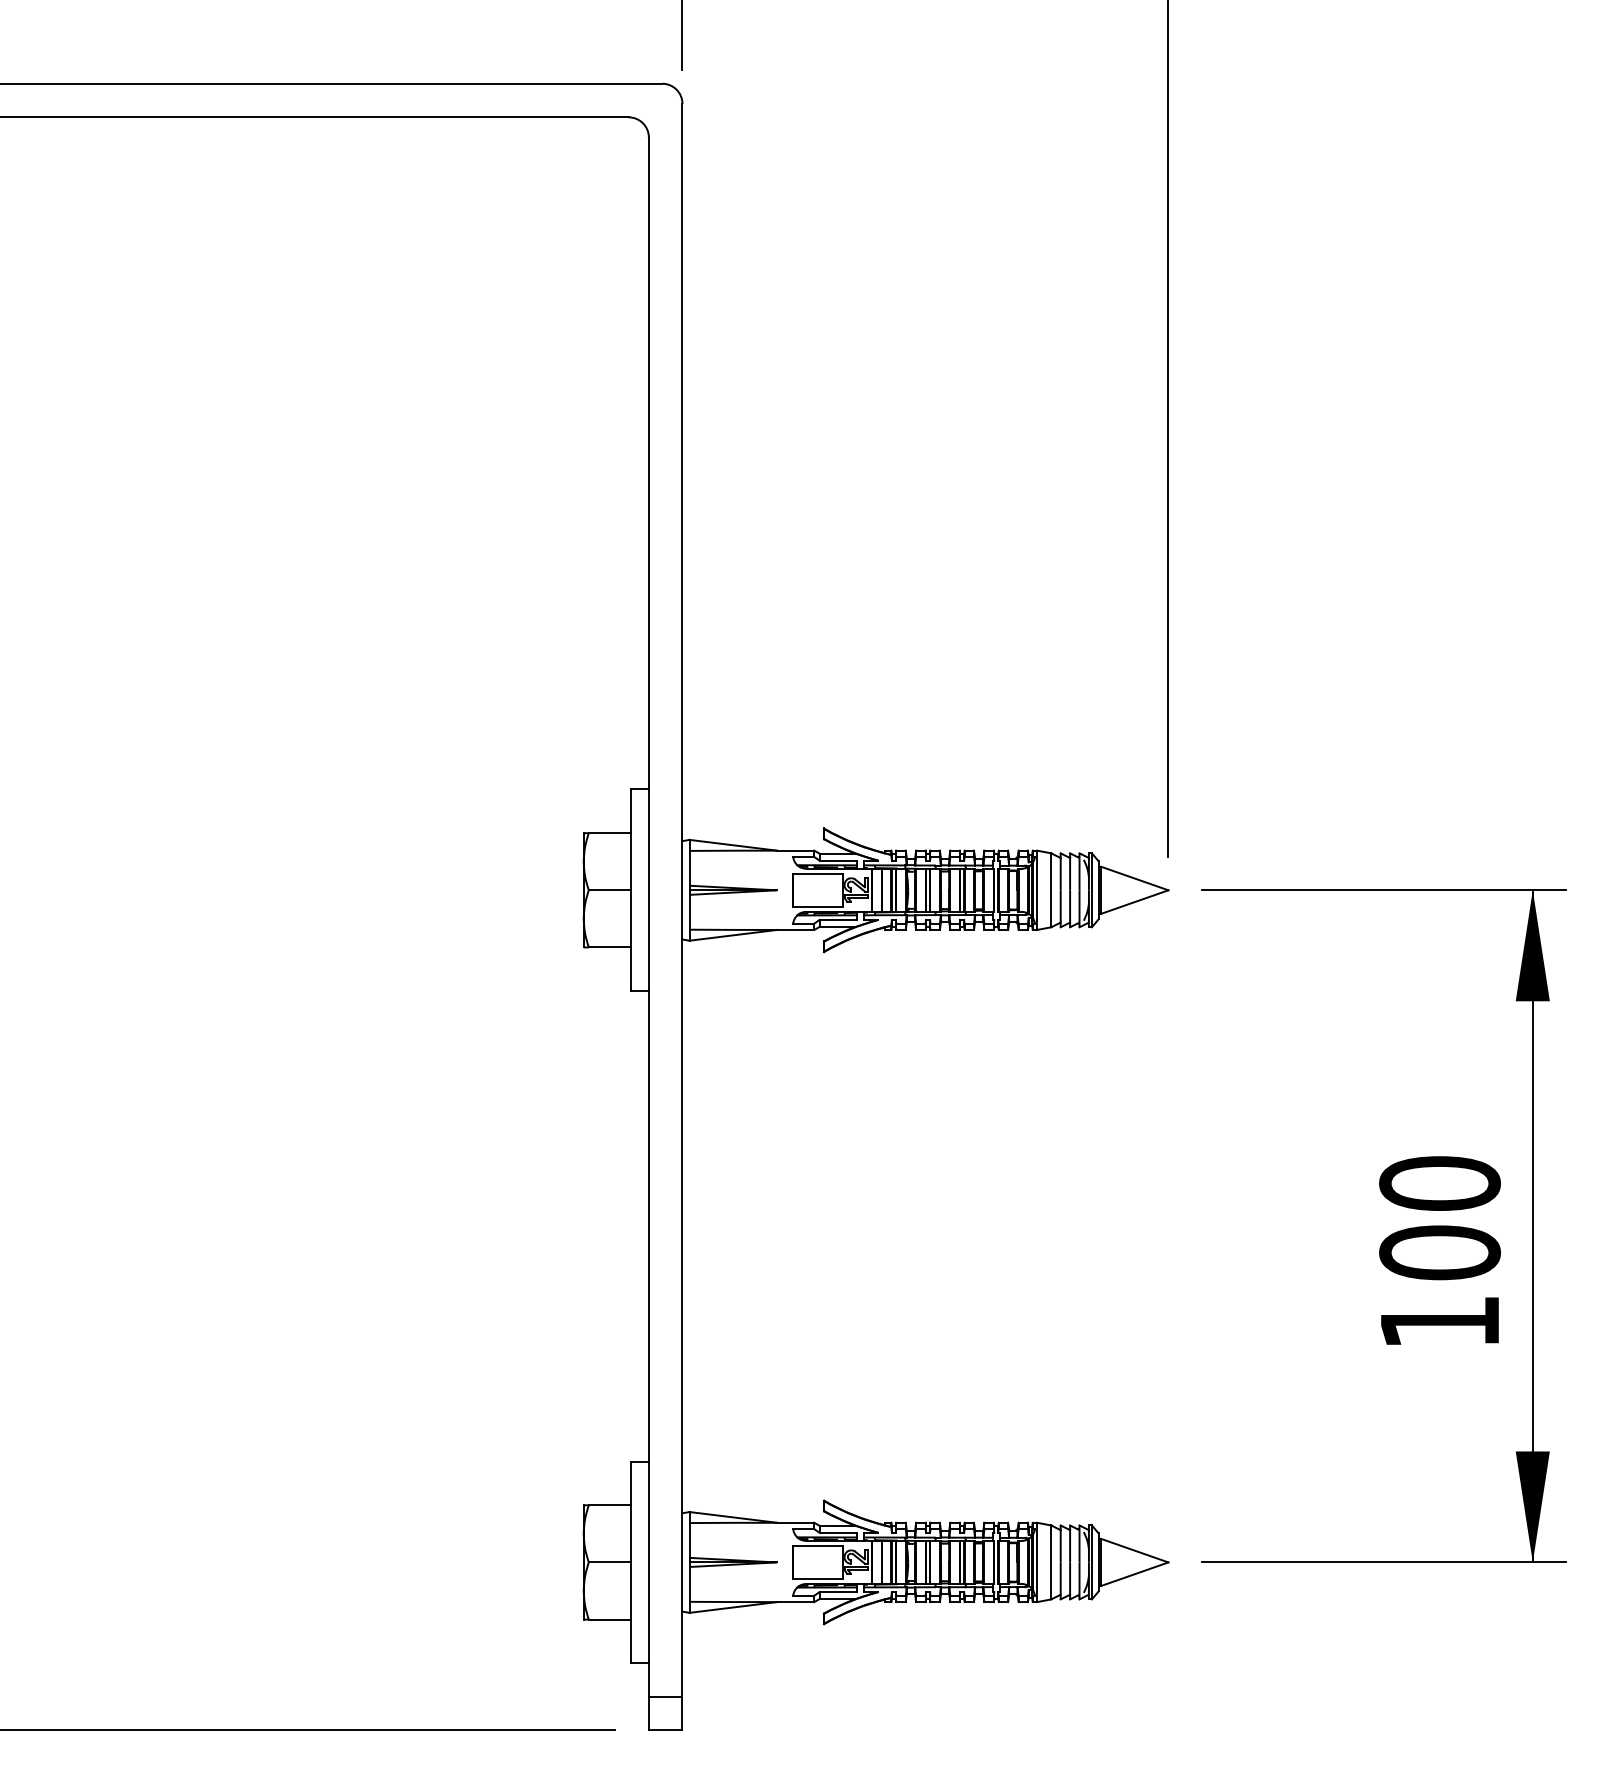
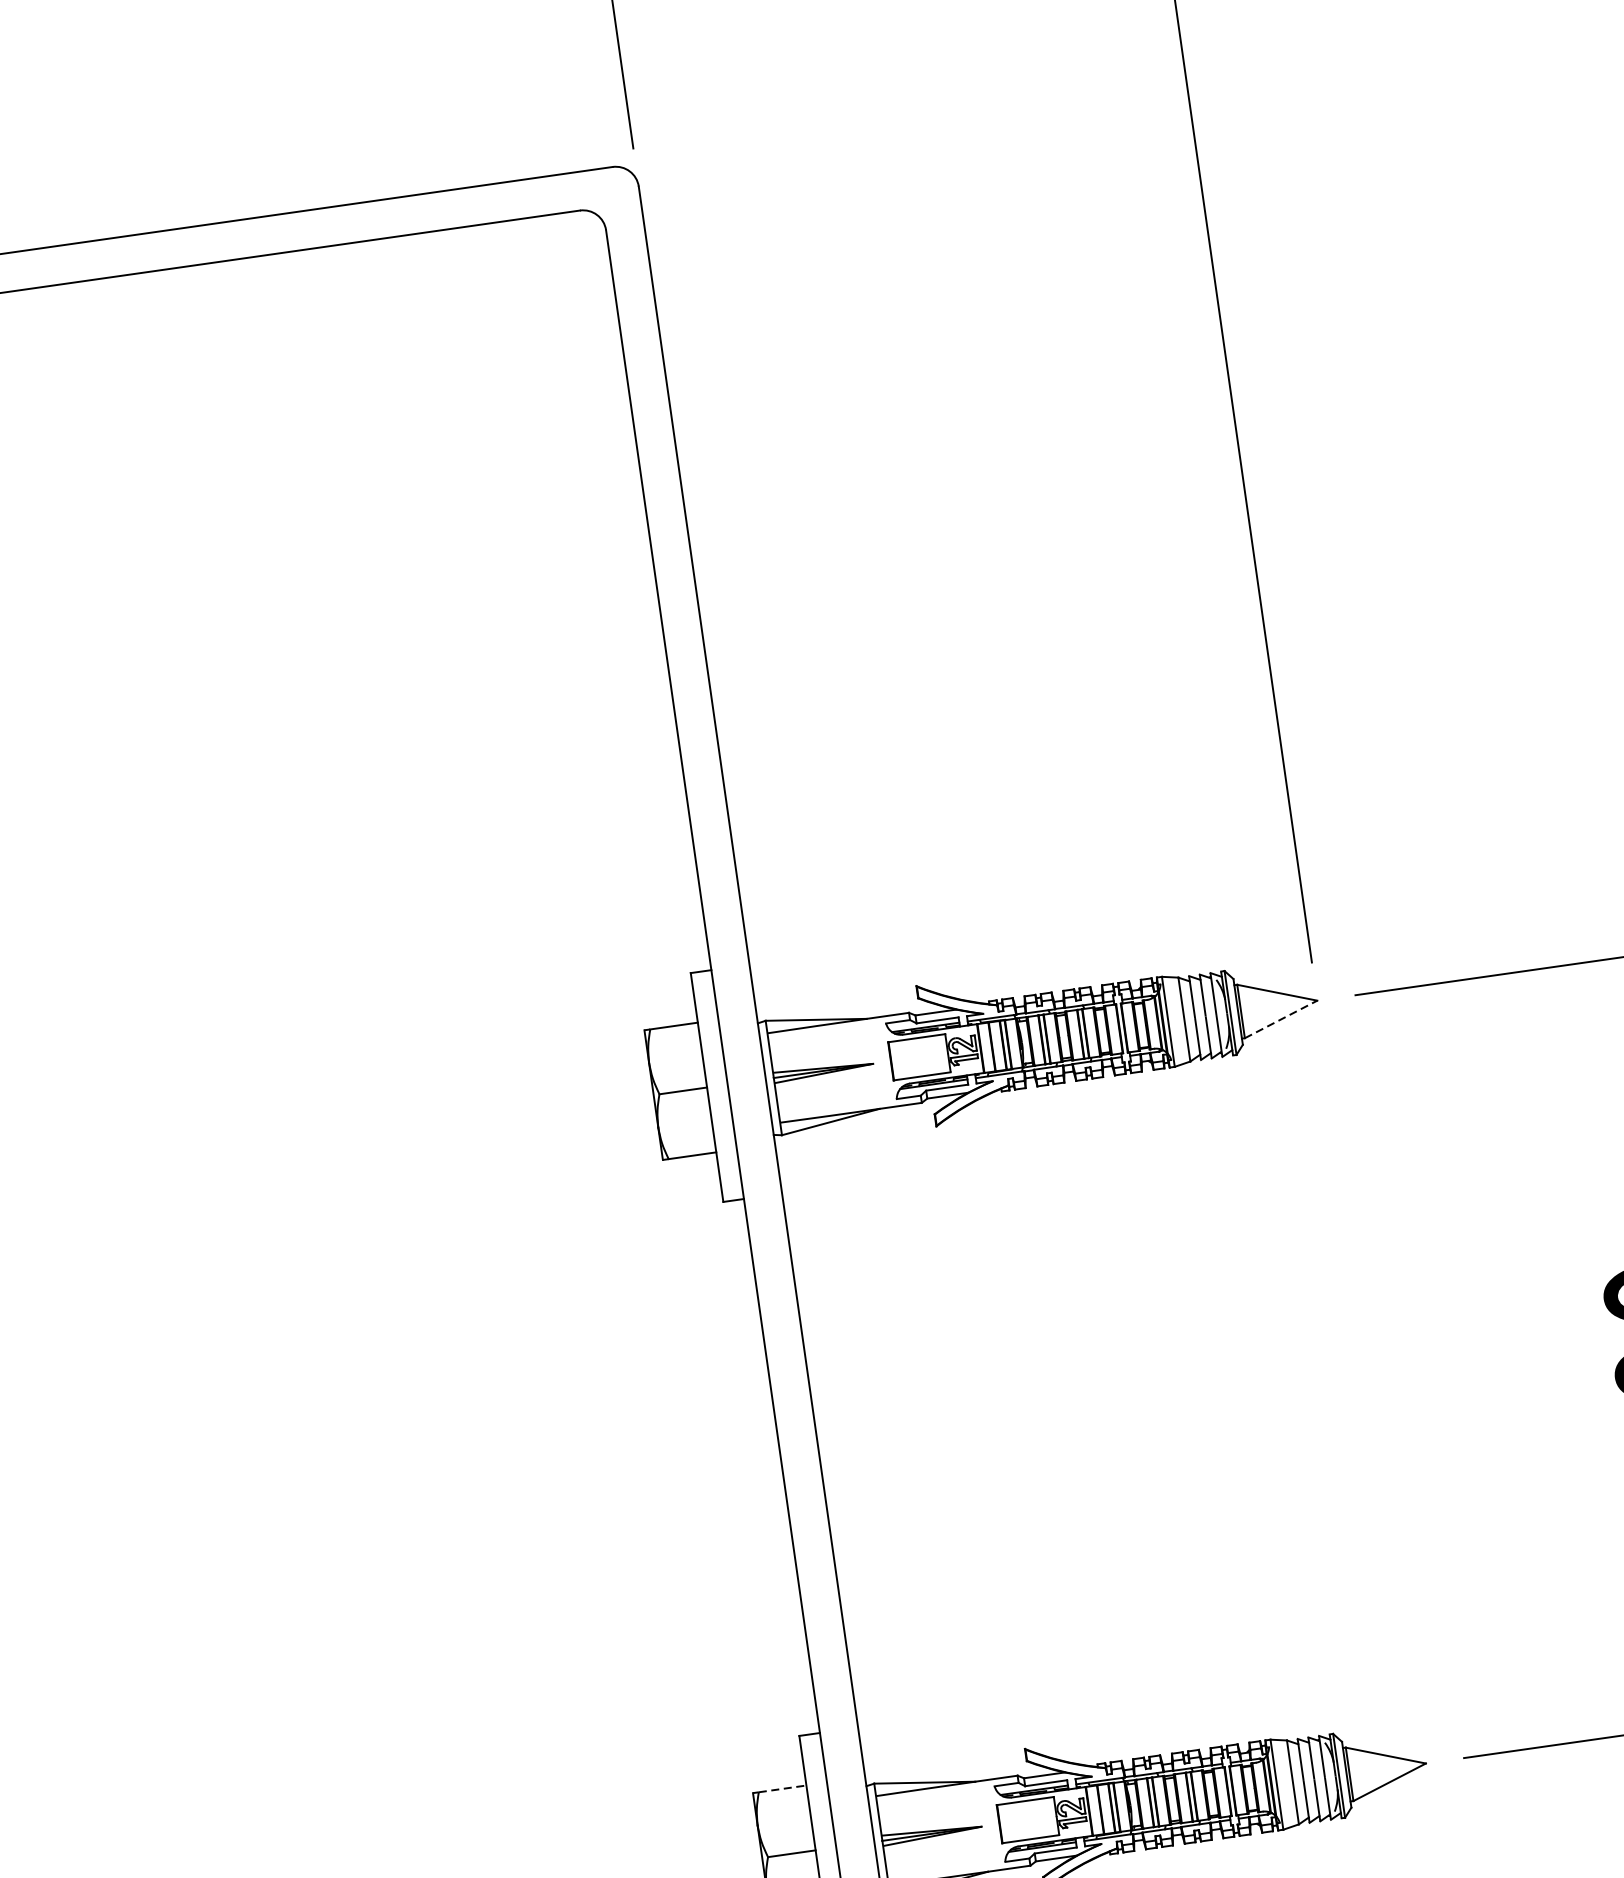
line: (1134, 902) -> (1280, 1019), solid -> dashed
line: (609, 1505) -> (782, 1789), solid -> dashed

